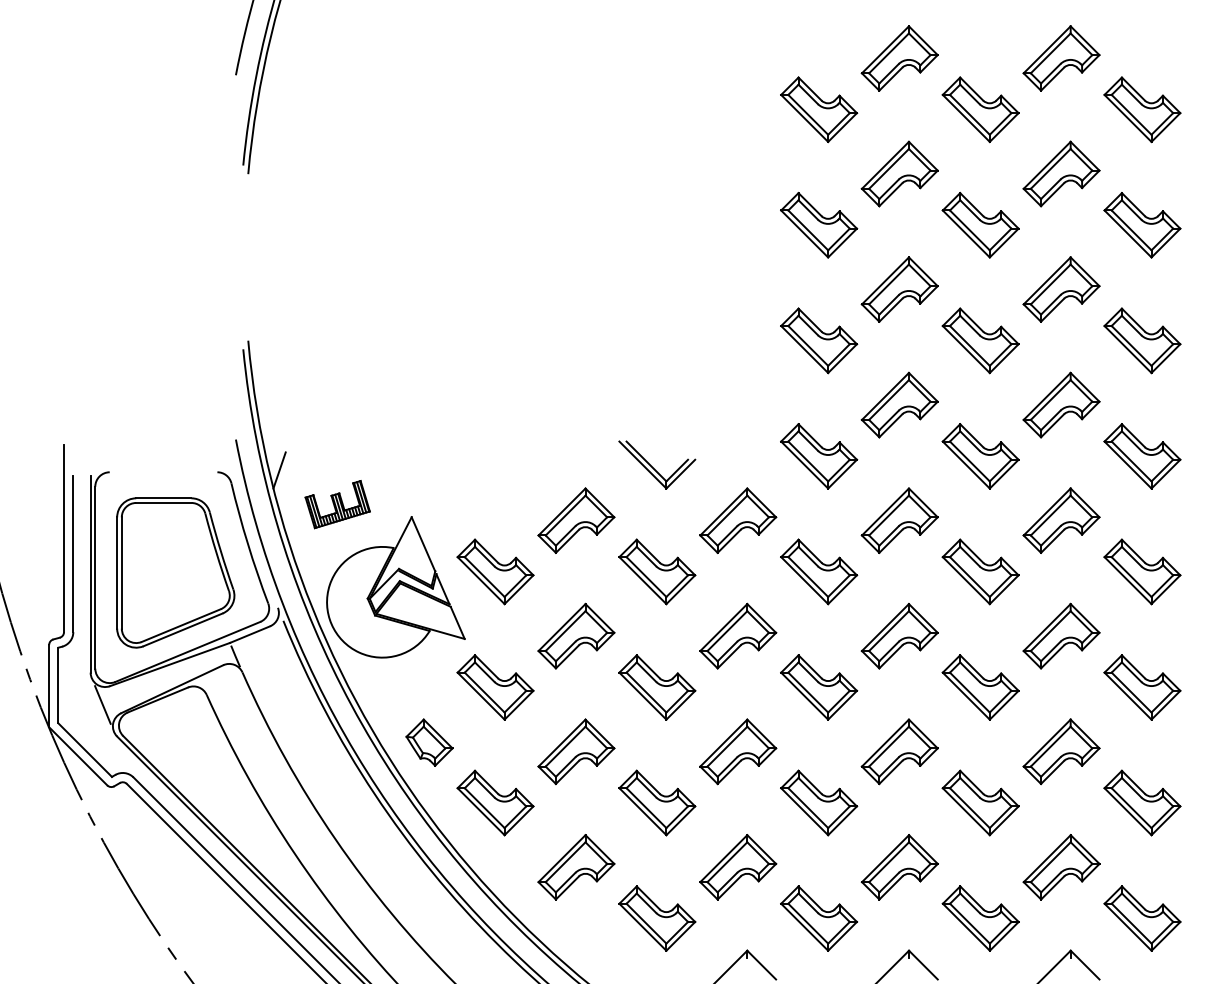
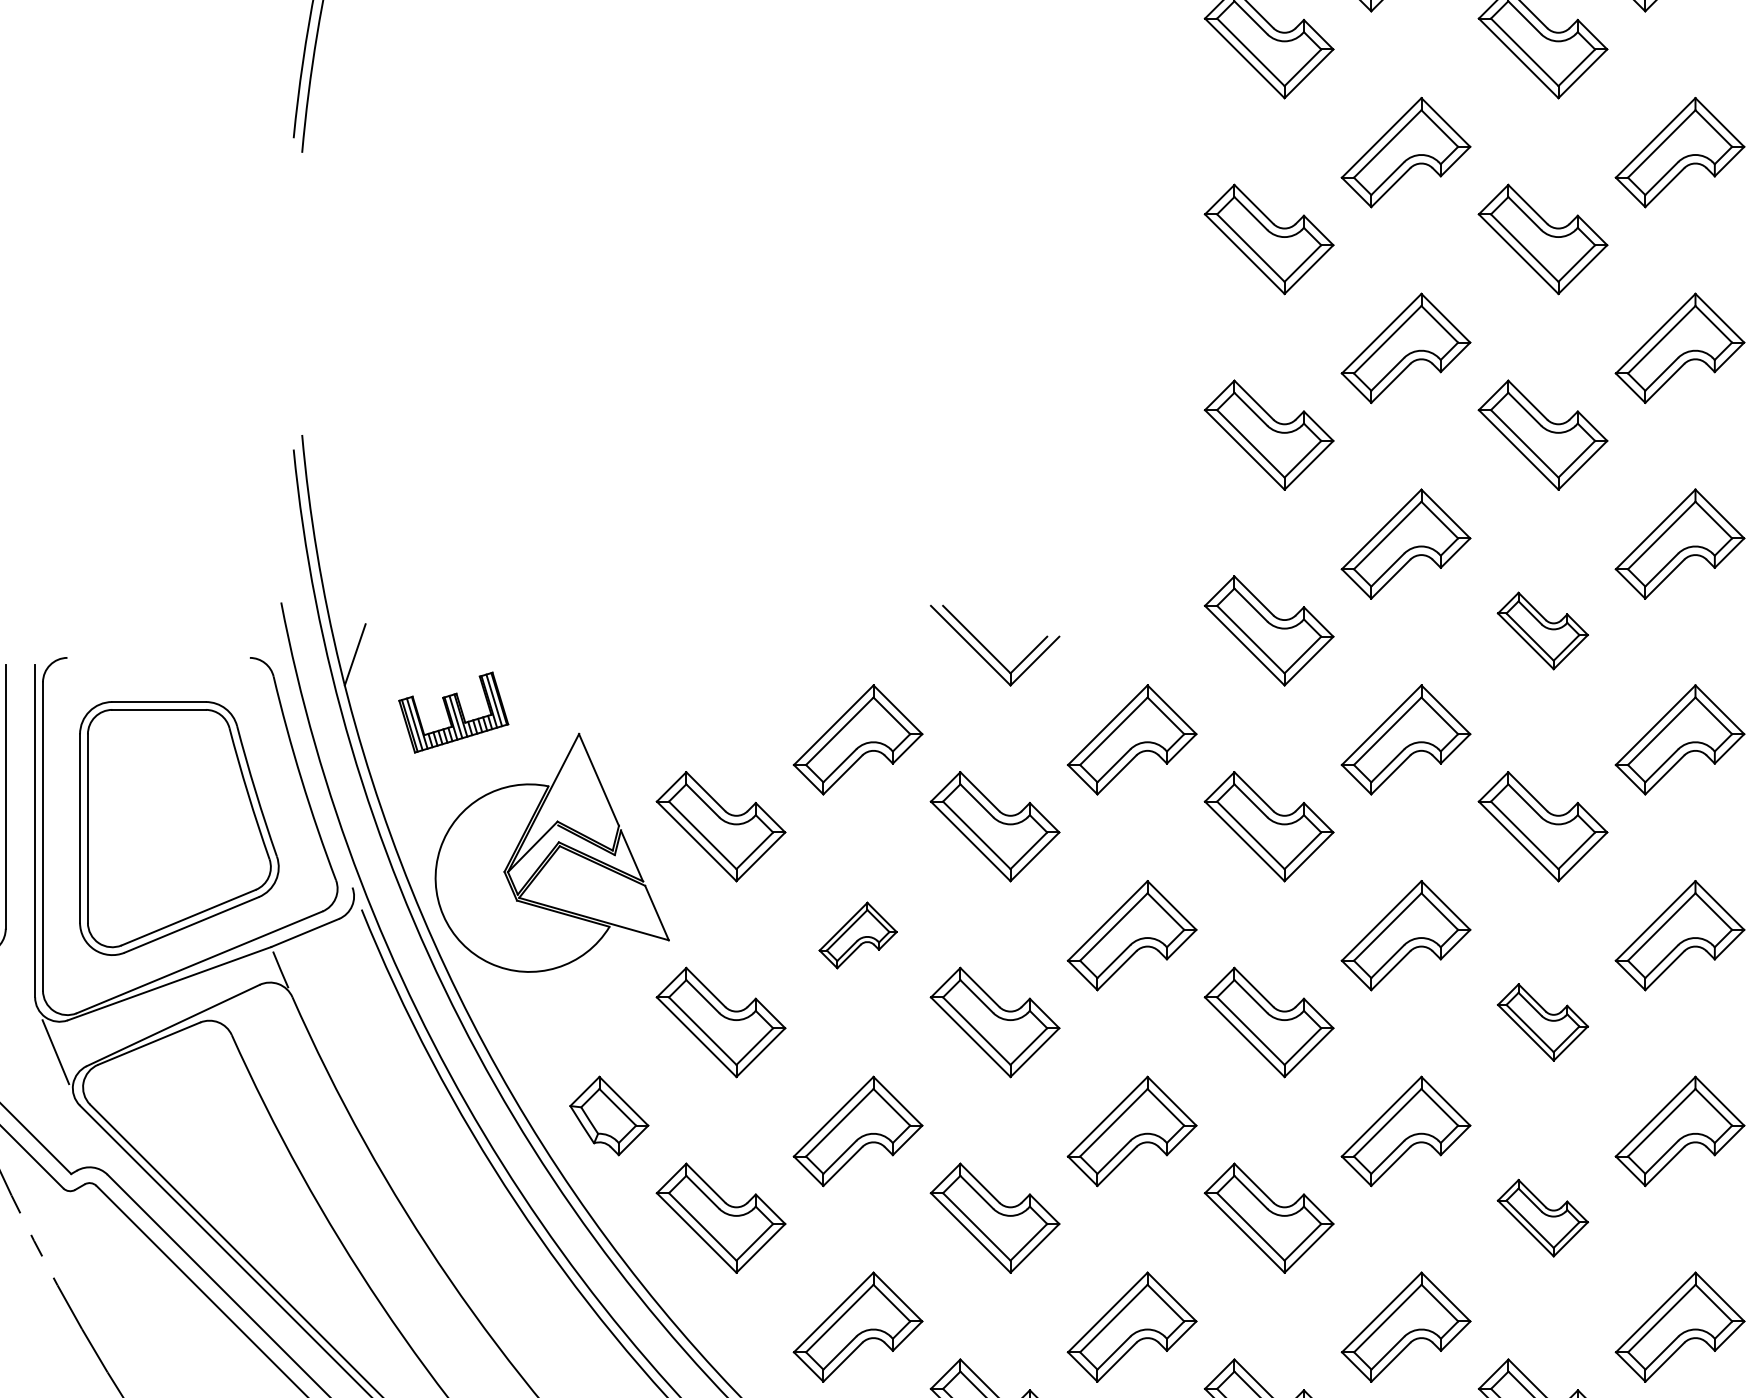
part: (980, 456) -> (1542, 631), size x0.7
part: (576, 635) -> (858, 934), size x0.6
part: (980, 687) -> (1542, 1022), size x0.7
part: (980, 802) -> (1542, 1217), size x0.7

